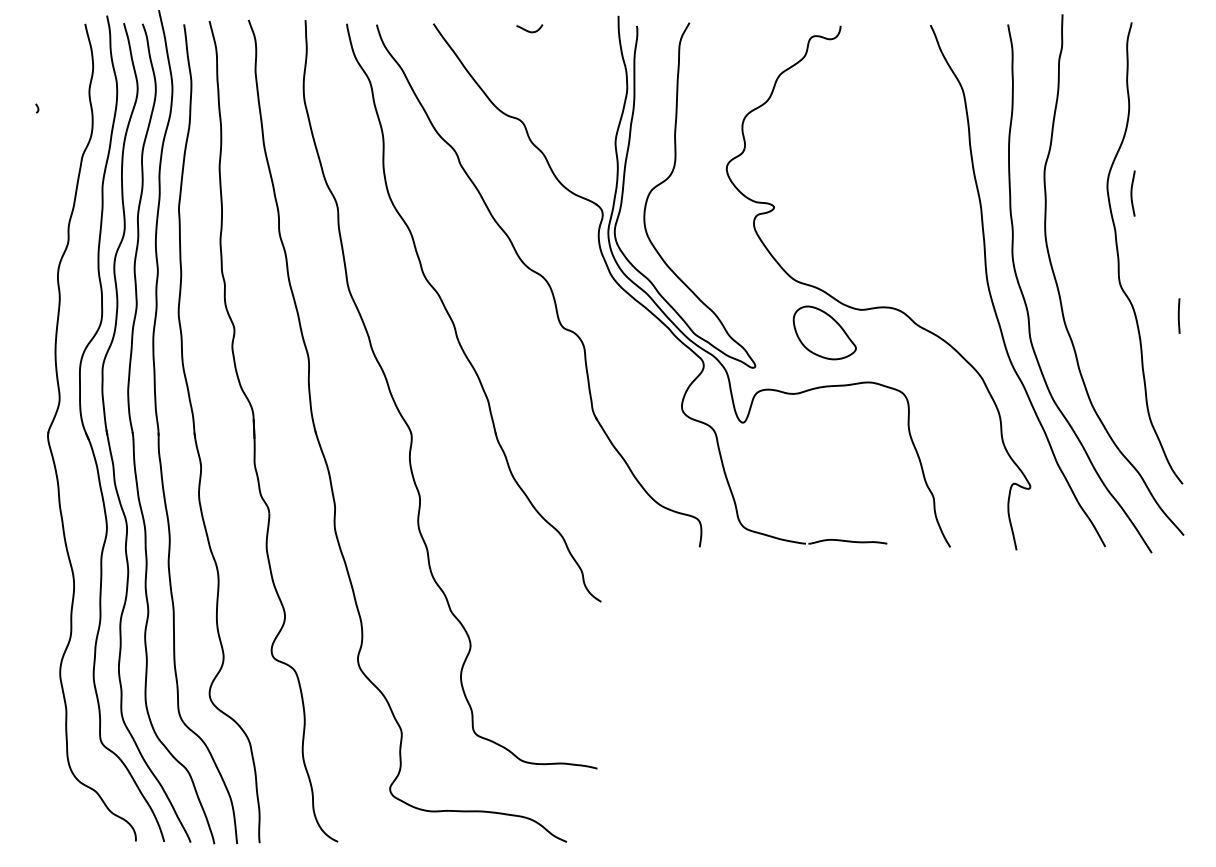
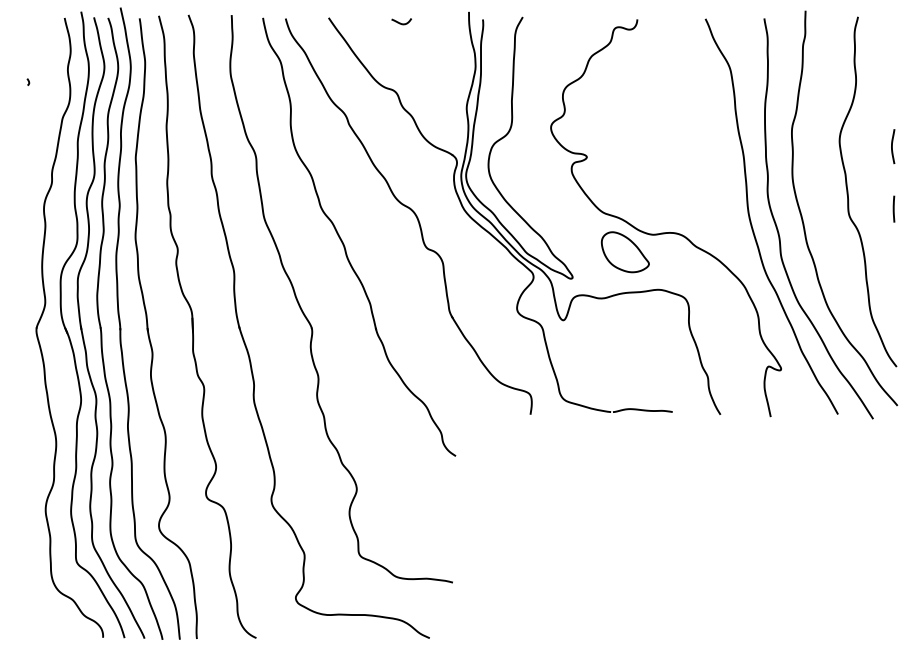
curve: (1132, 193) -> (892, 146), moved
line: (1178, 315) -> (893, 208), moved

